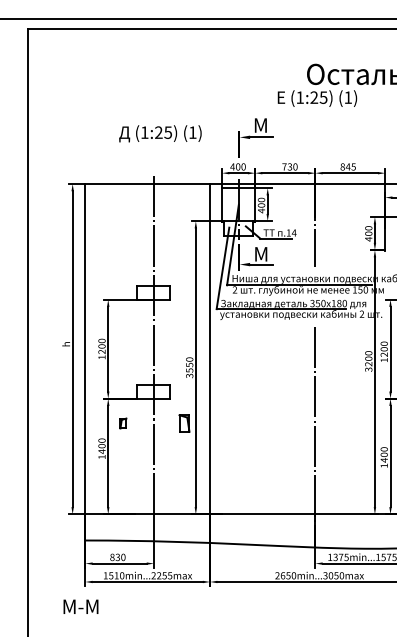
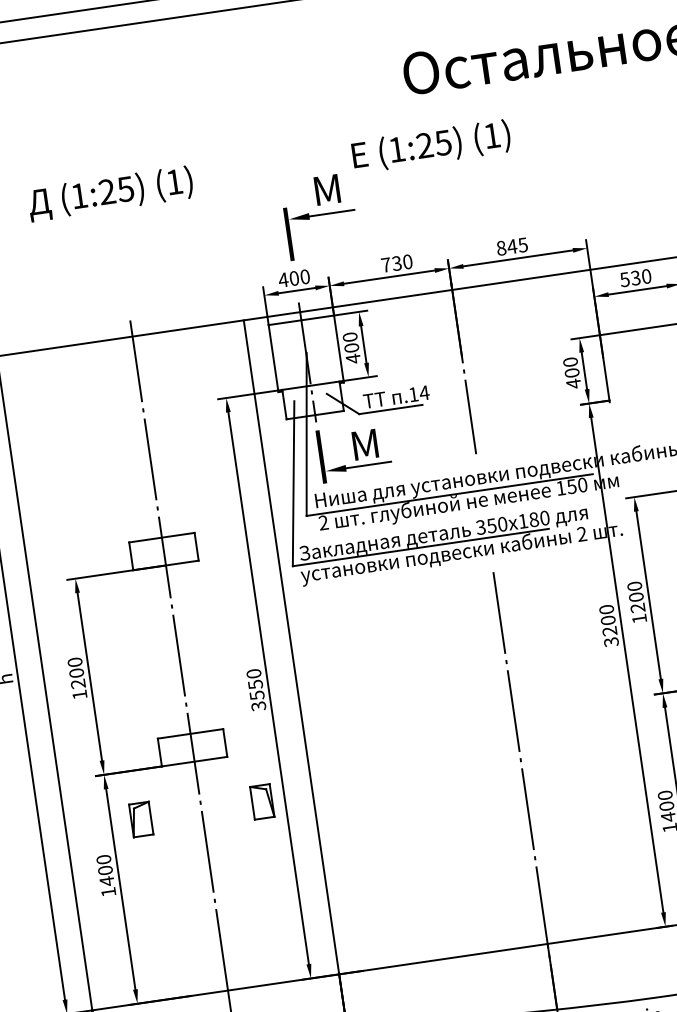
text: (317, 98) -> (431, 146), moved
text: (160, 133) -> (110, 193), moved
part: (123, 423) -> (141, 819), size x1.67

